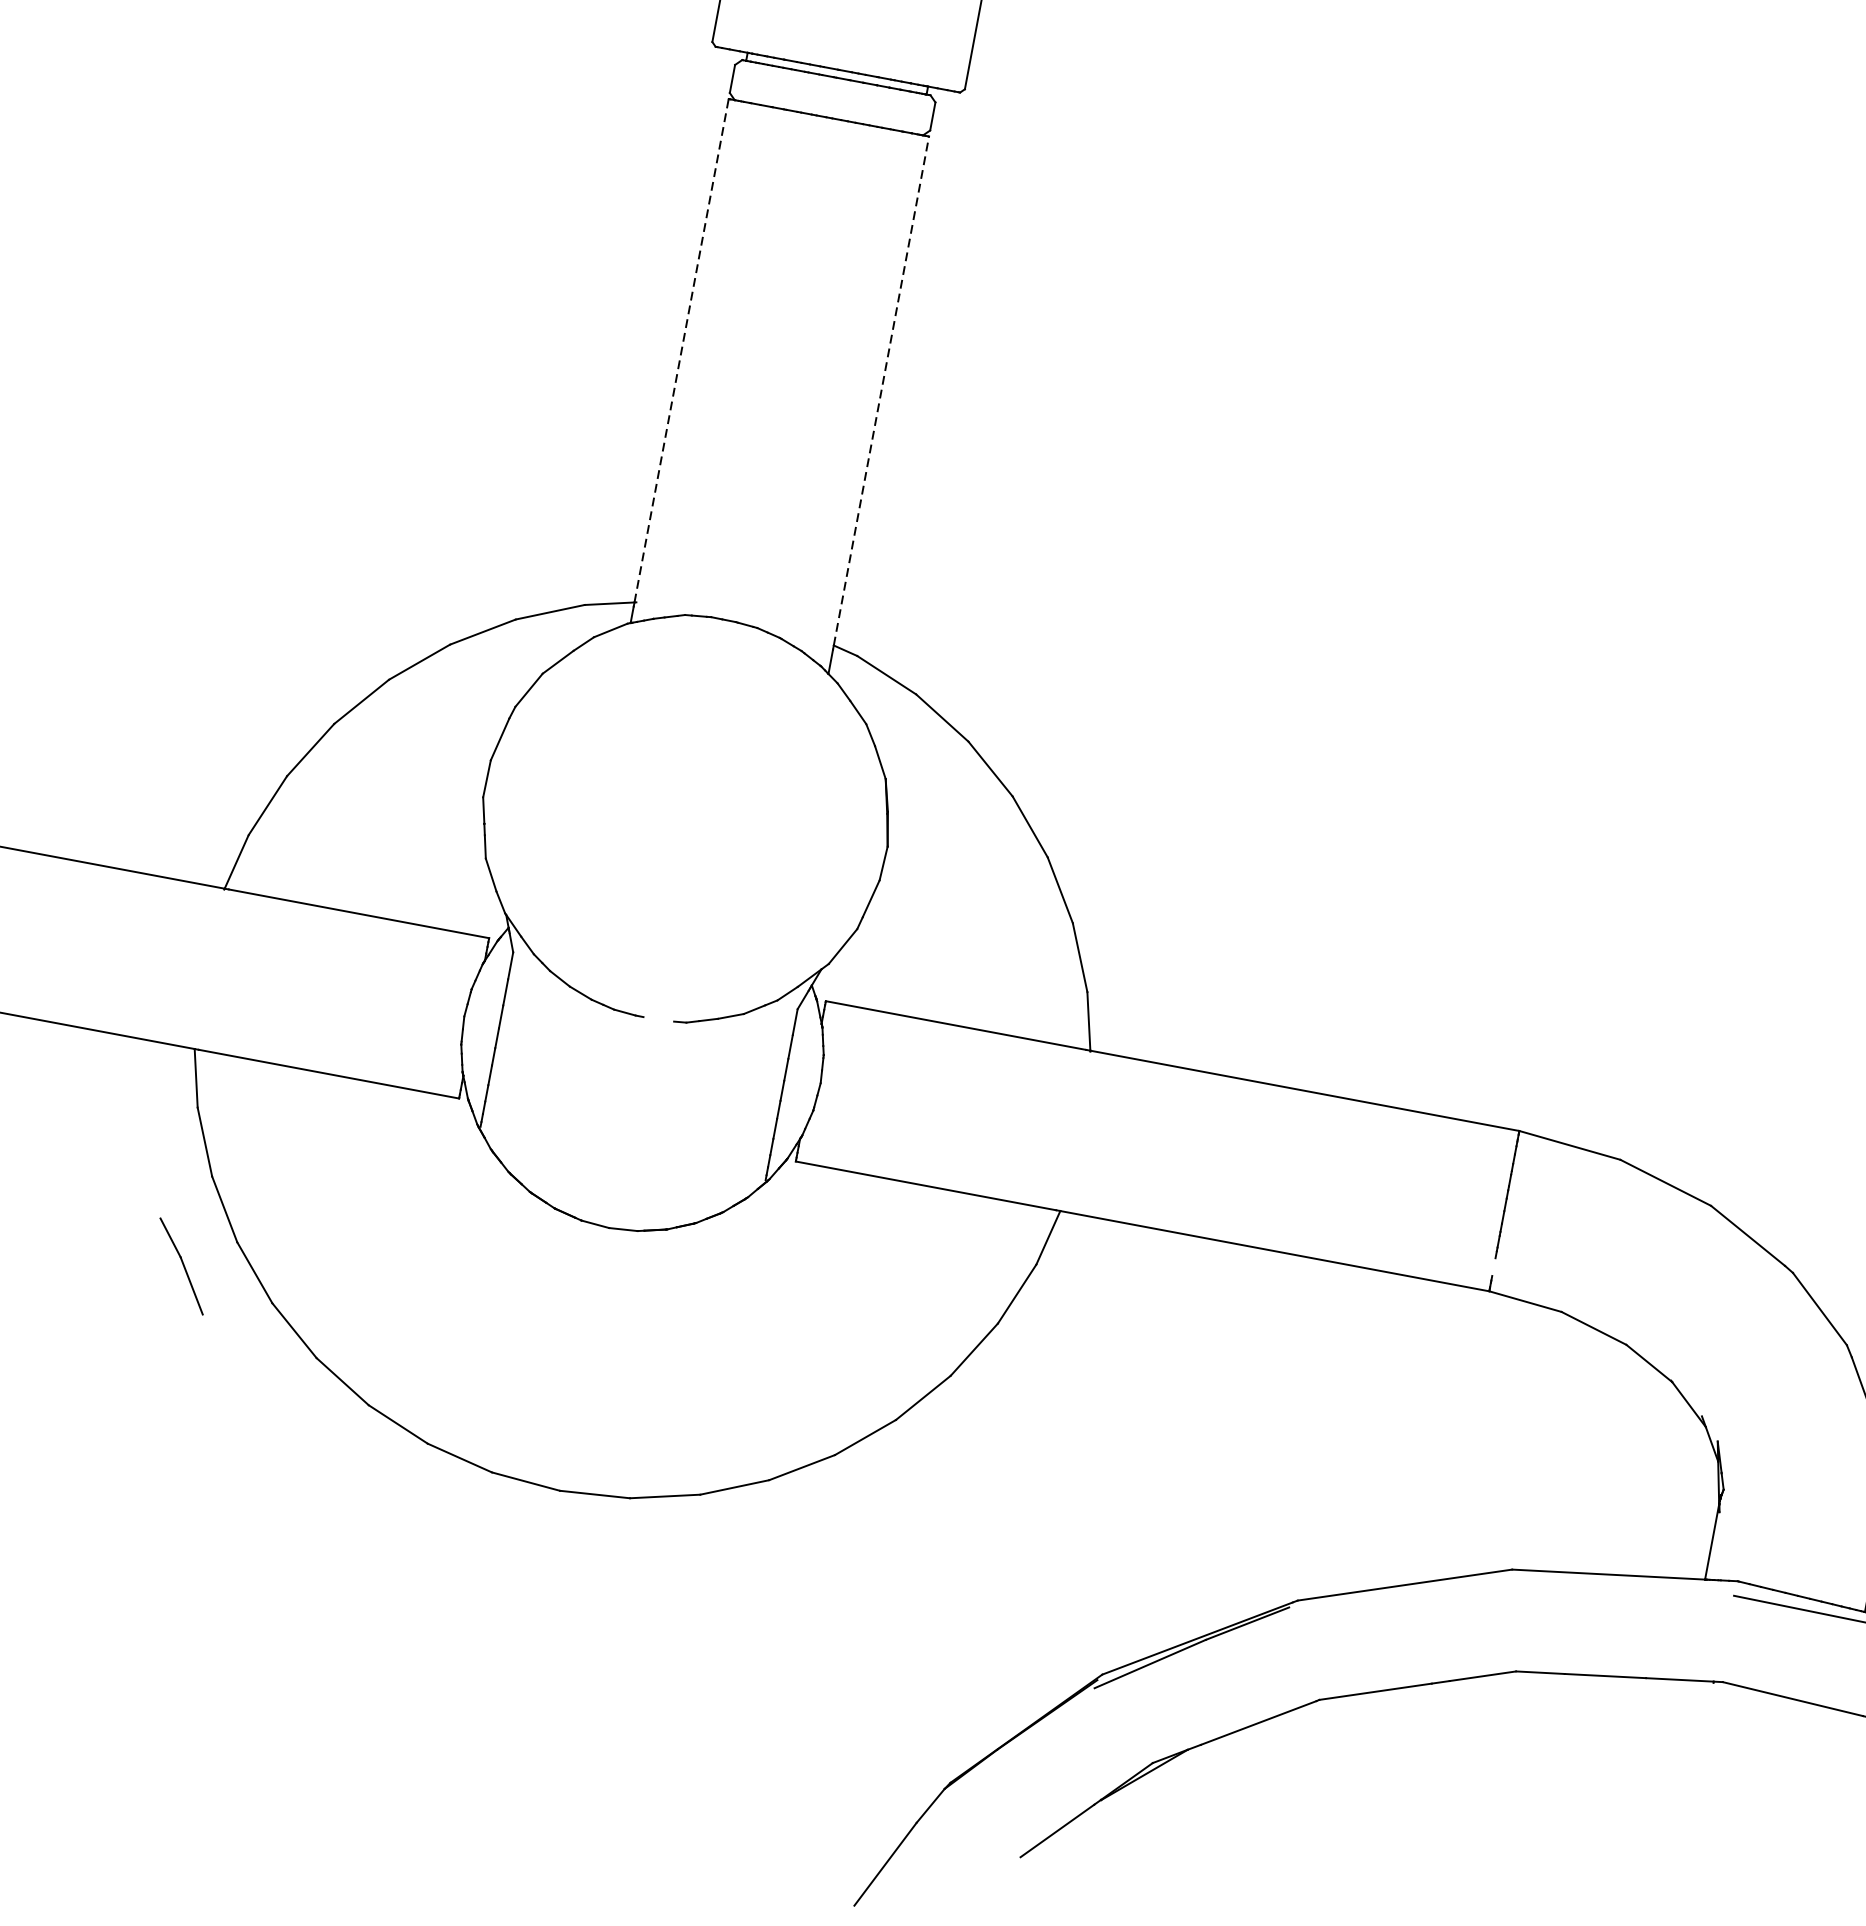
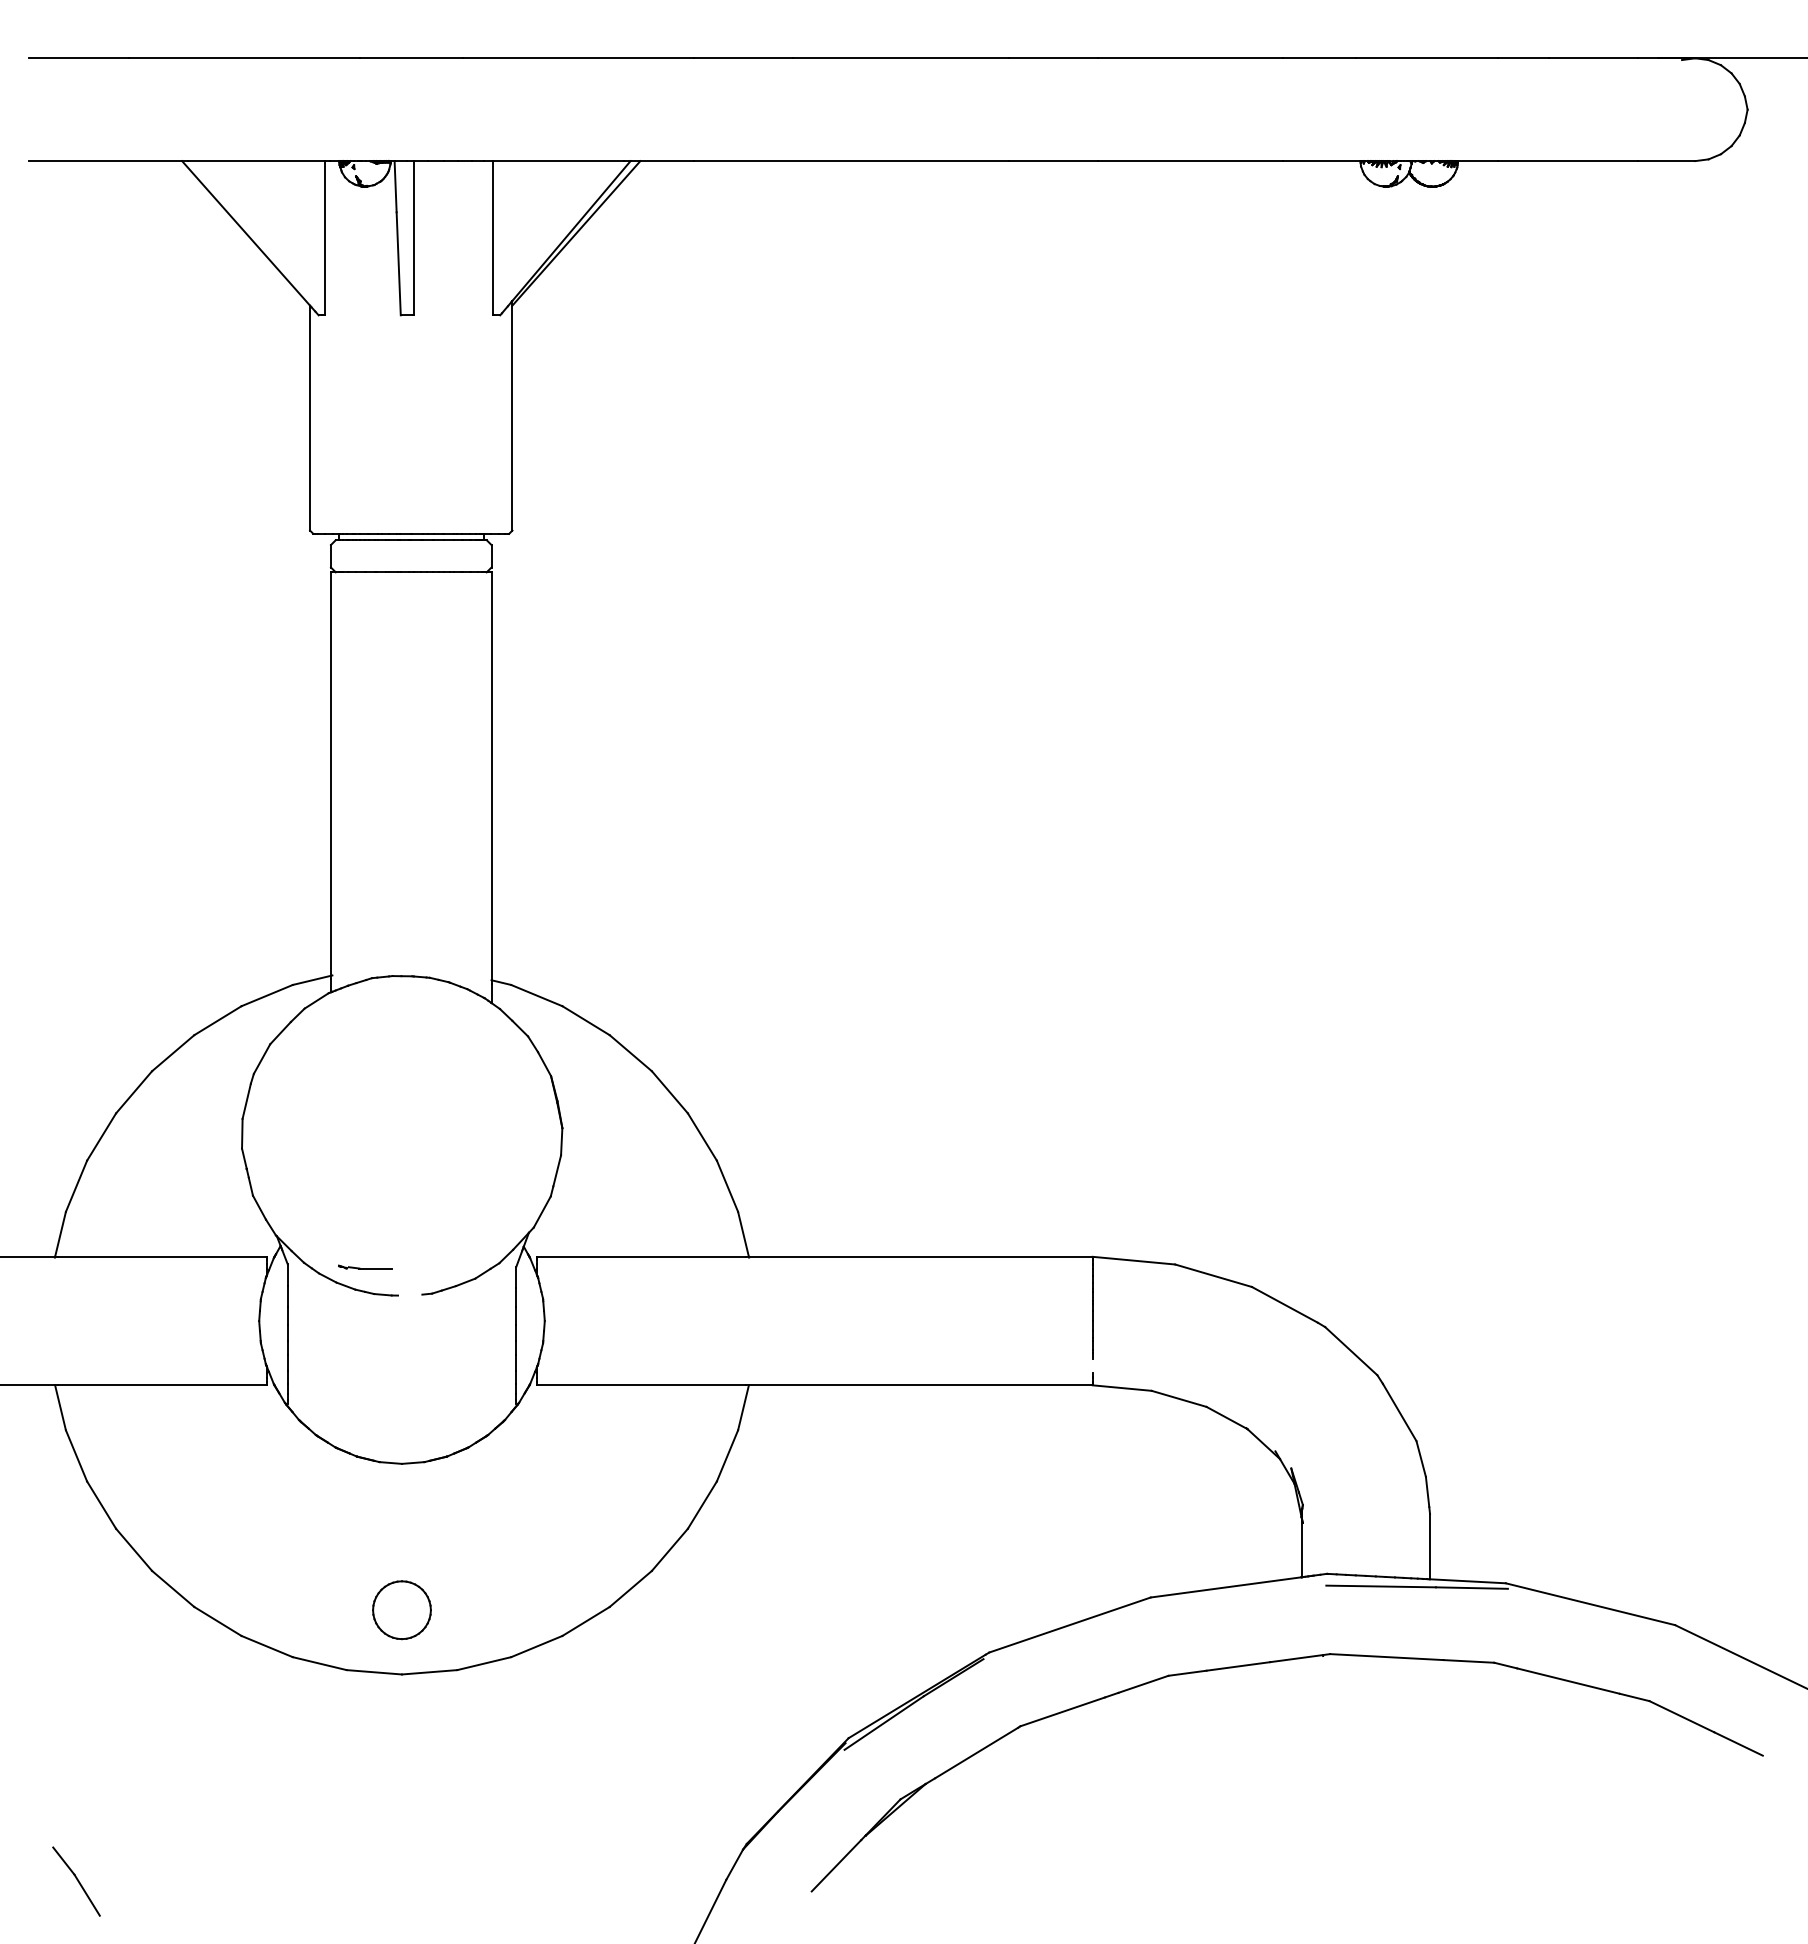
line: (680, 351) -> (330, 774), dashed -> solid
line: (881, 391) -> (491, 776), dashed -> solid
part: (609, 973) -> (365, 1266), added
part: (181, 1266) -> (76, 1881), moved
part: (574, 1410) -> (401, 1610), added

